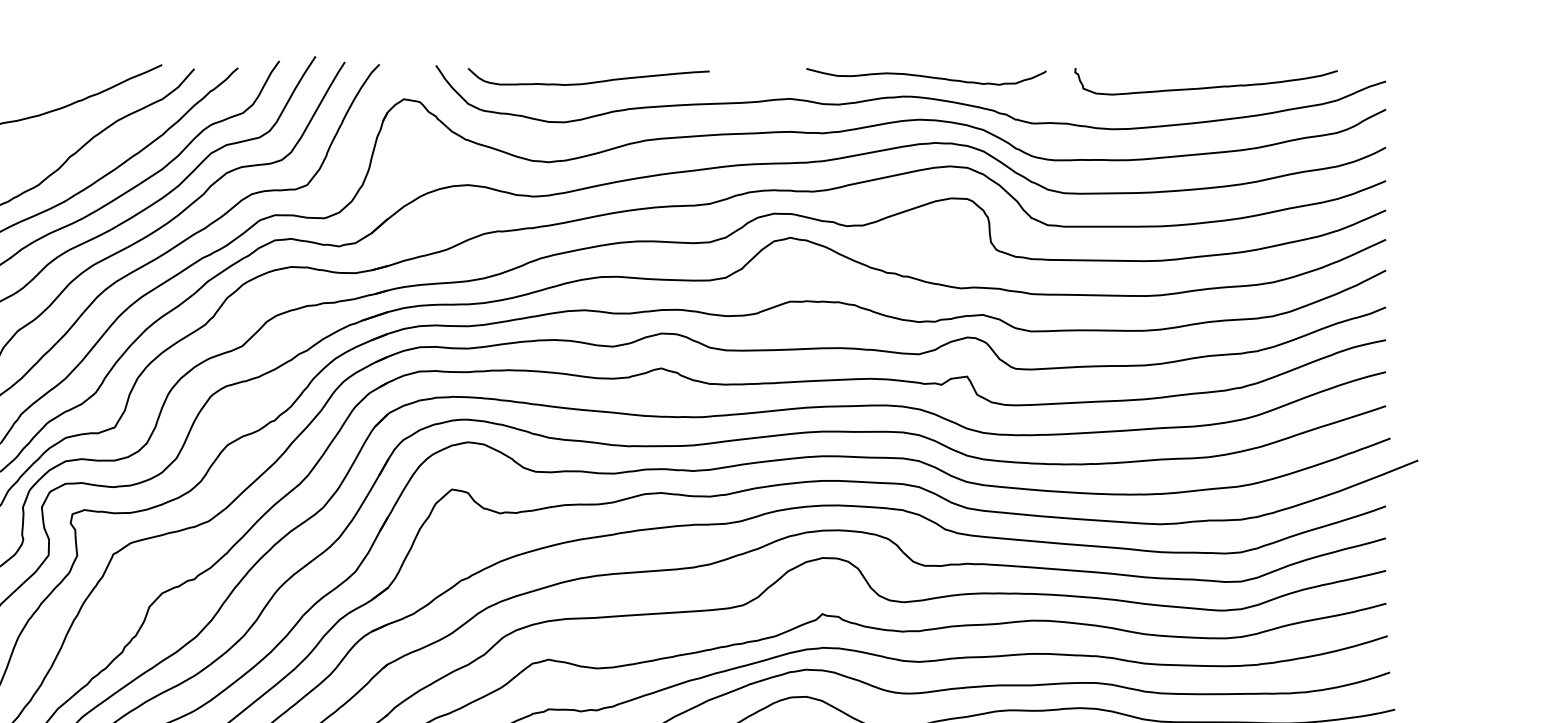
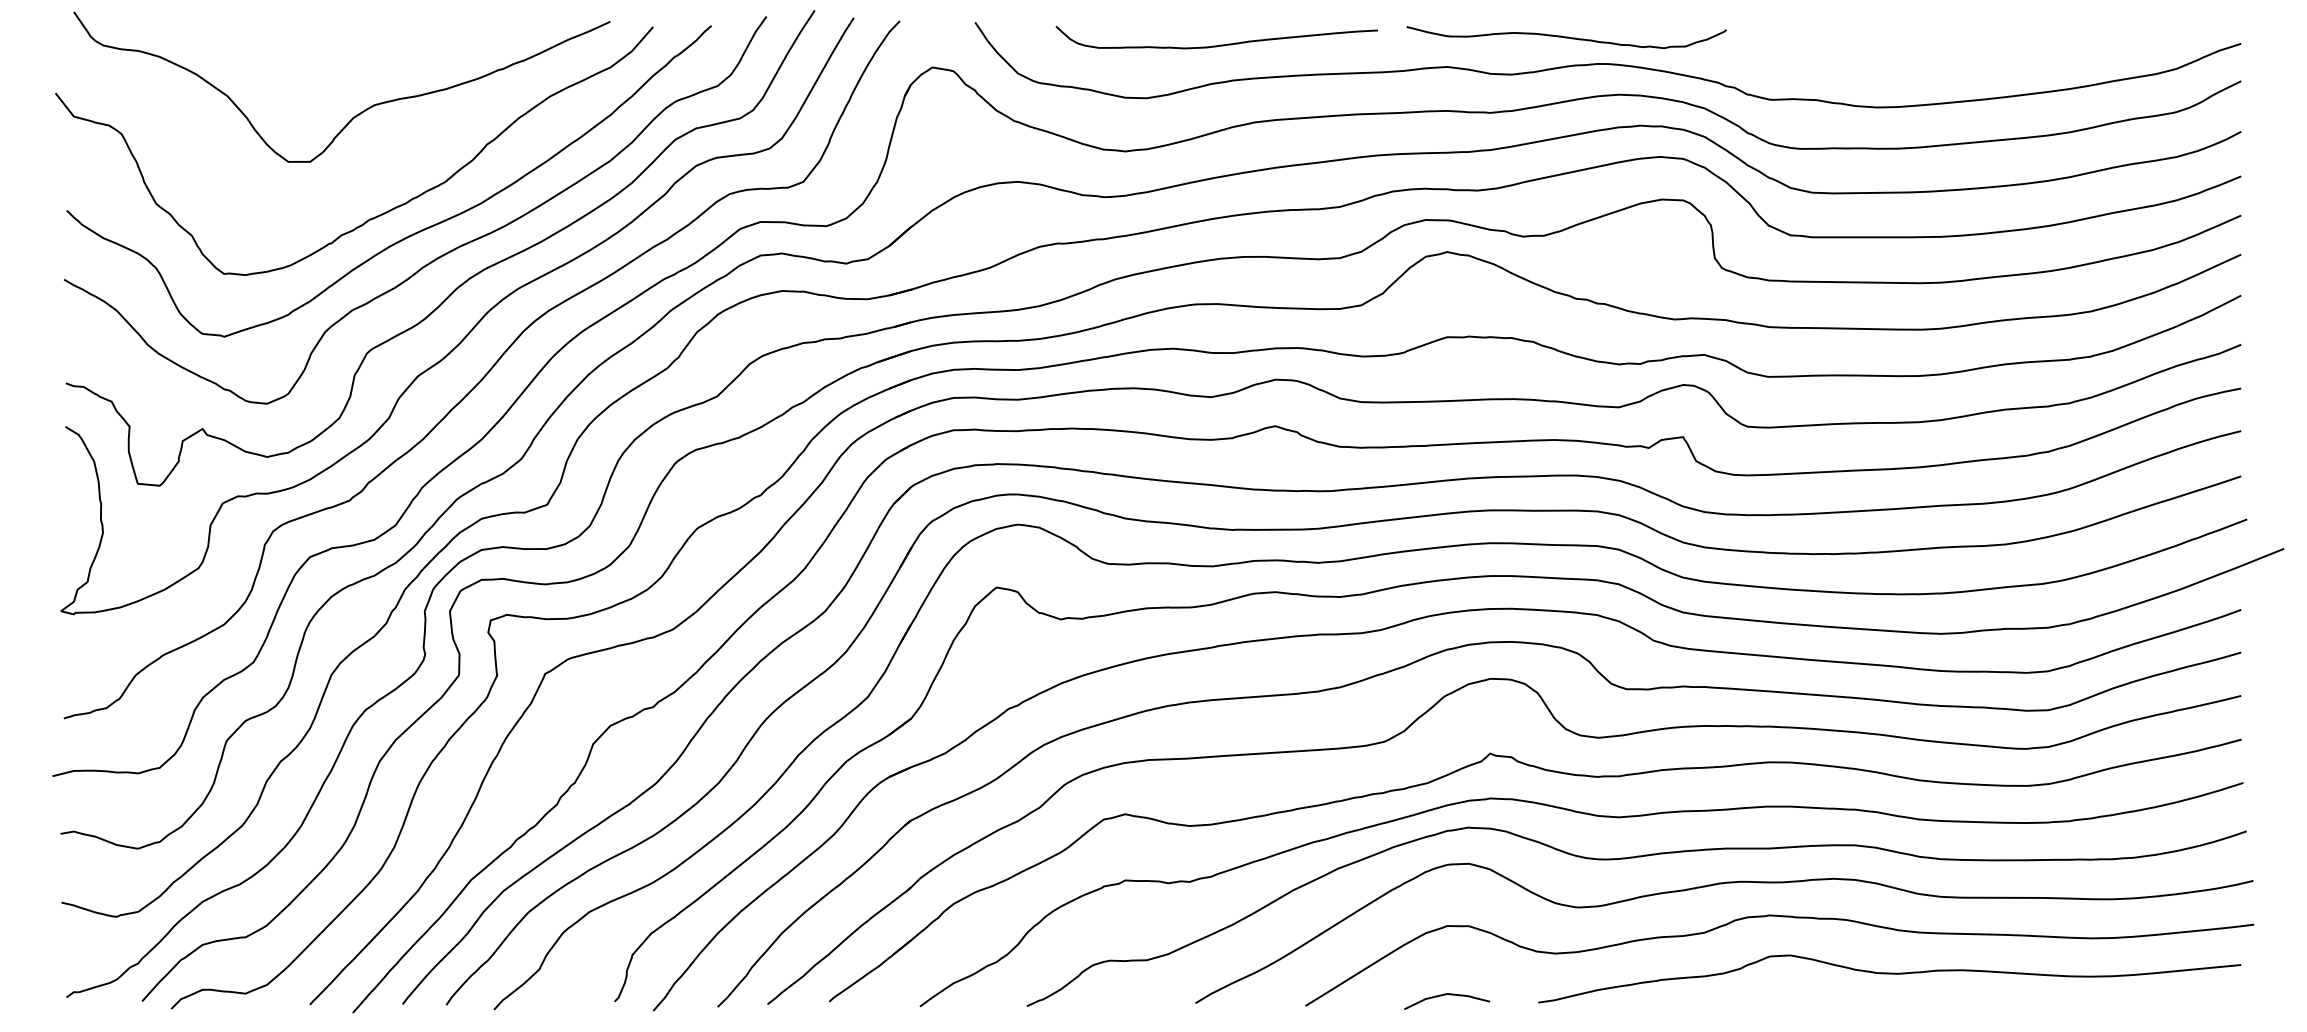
curve: (926, 76) -> (1566, 37), moved
curve: (588, 82) -> (1216, 45), moved
curve: (1206, 87) -> (2001, 51), removed

